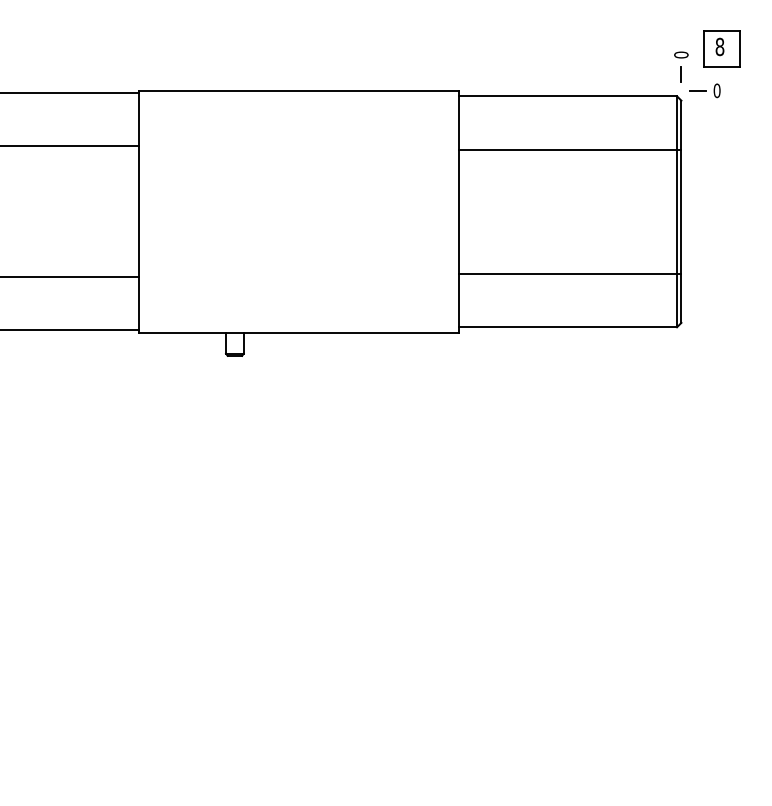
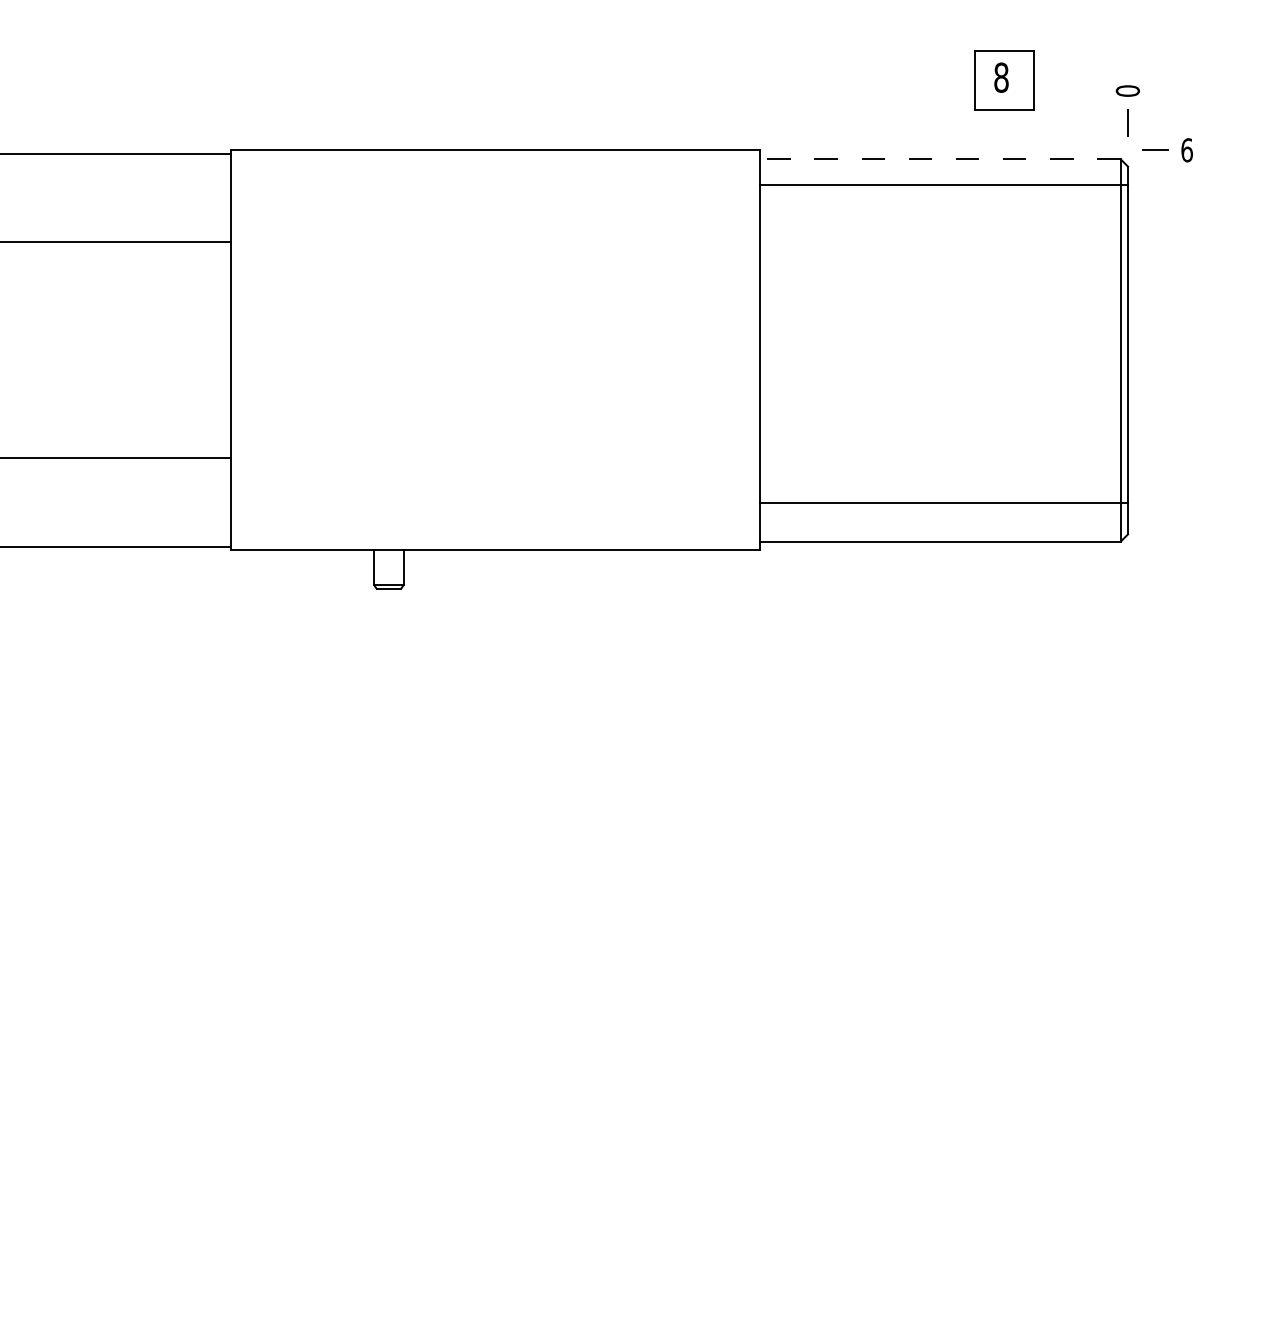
part: (721, 48) -> (1003, 80), moved
text: (716, 90) -> (1186, 149), 0 -> 6
line: (568, 96) -> (941, 159), solid -> dashed
line: (570, 149) -> (944, 184), moved
line: (570, 273) -> (944, 502), moved

